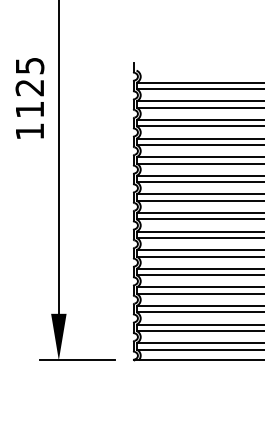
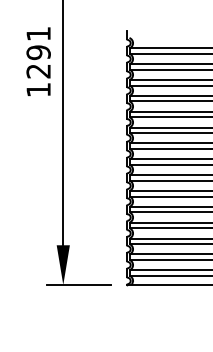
text: (29, 88) -> (38, 53), 1125 -> 1291

